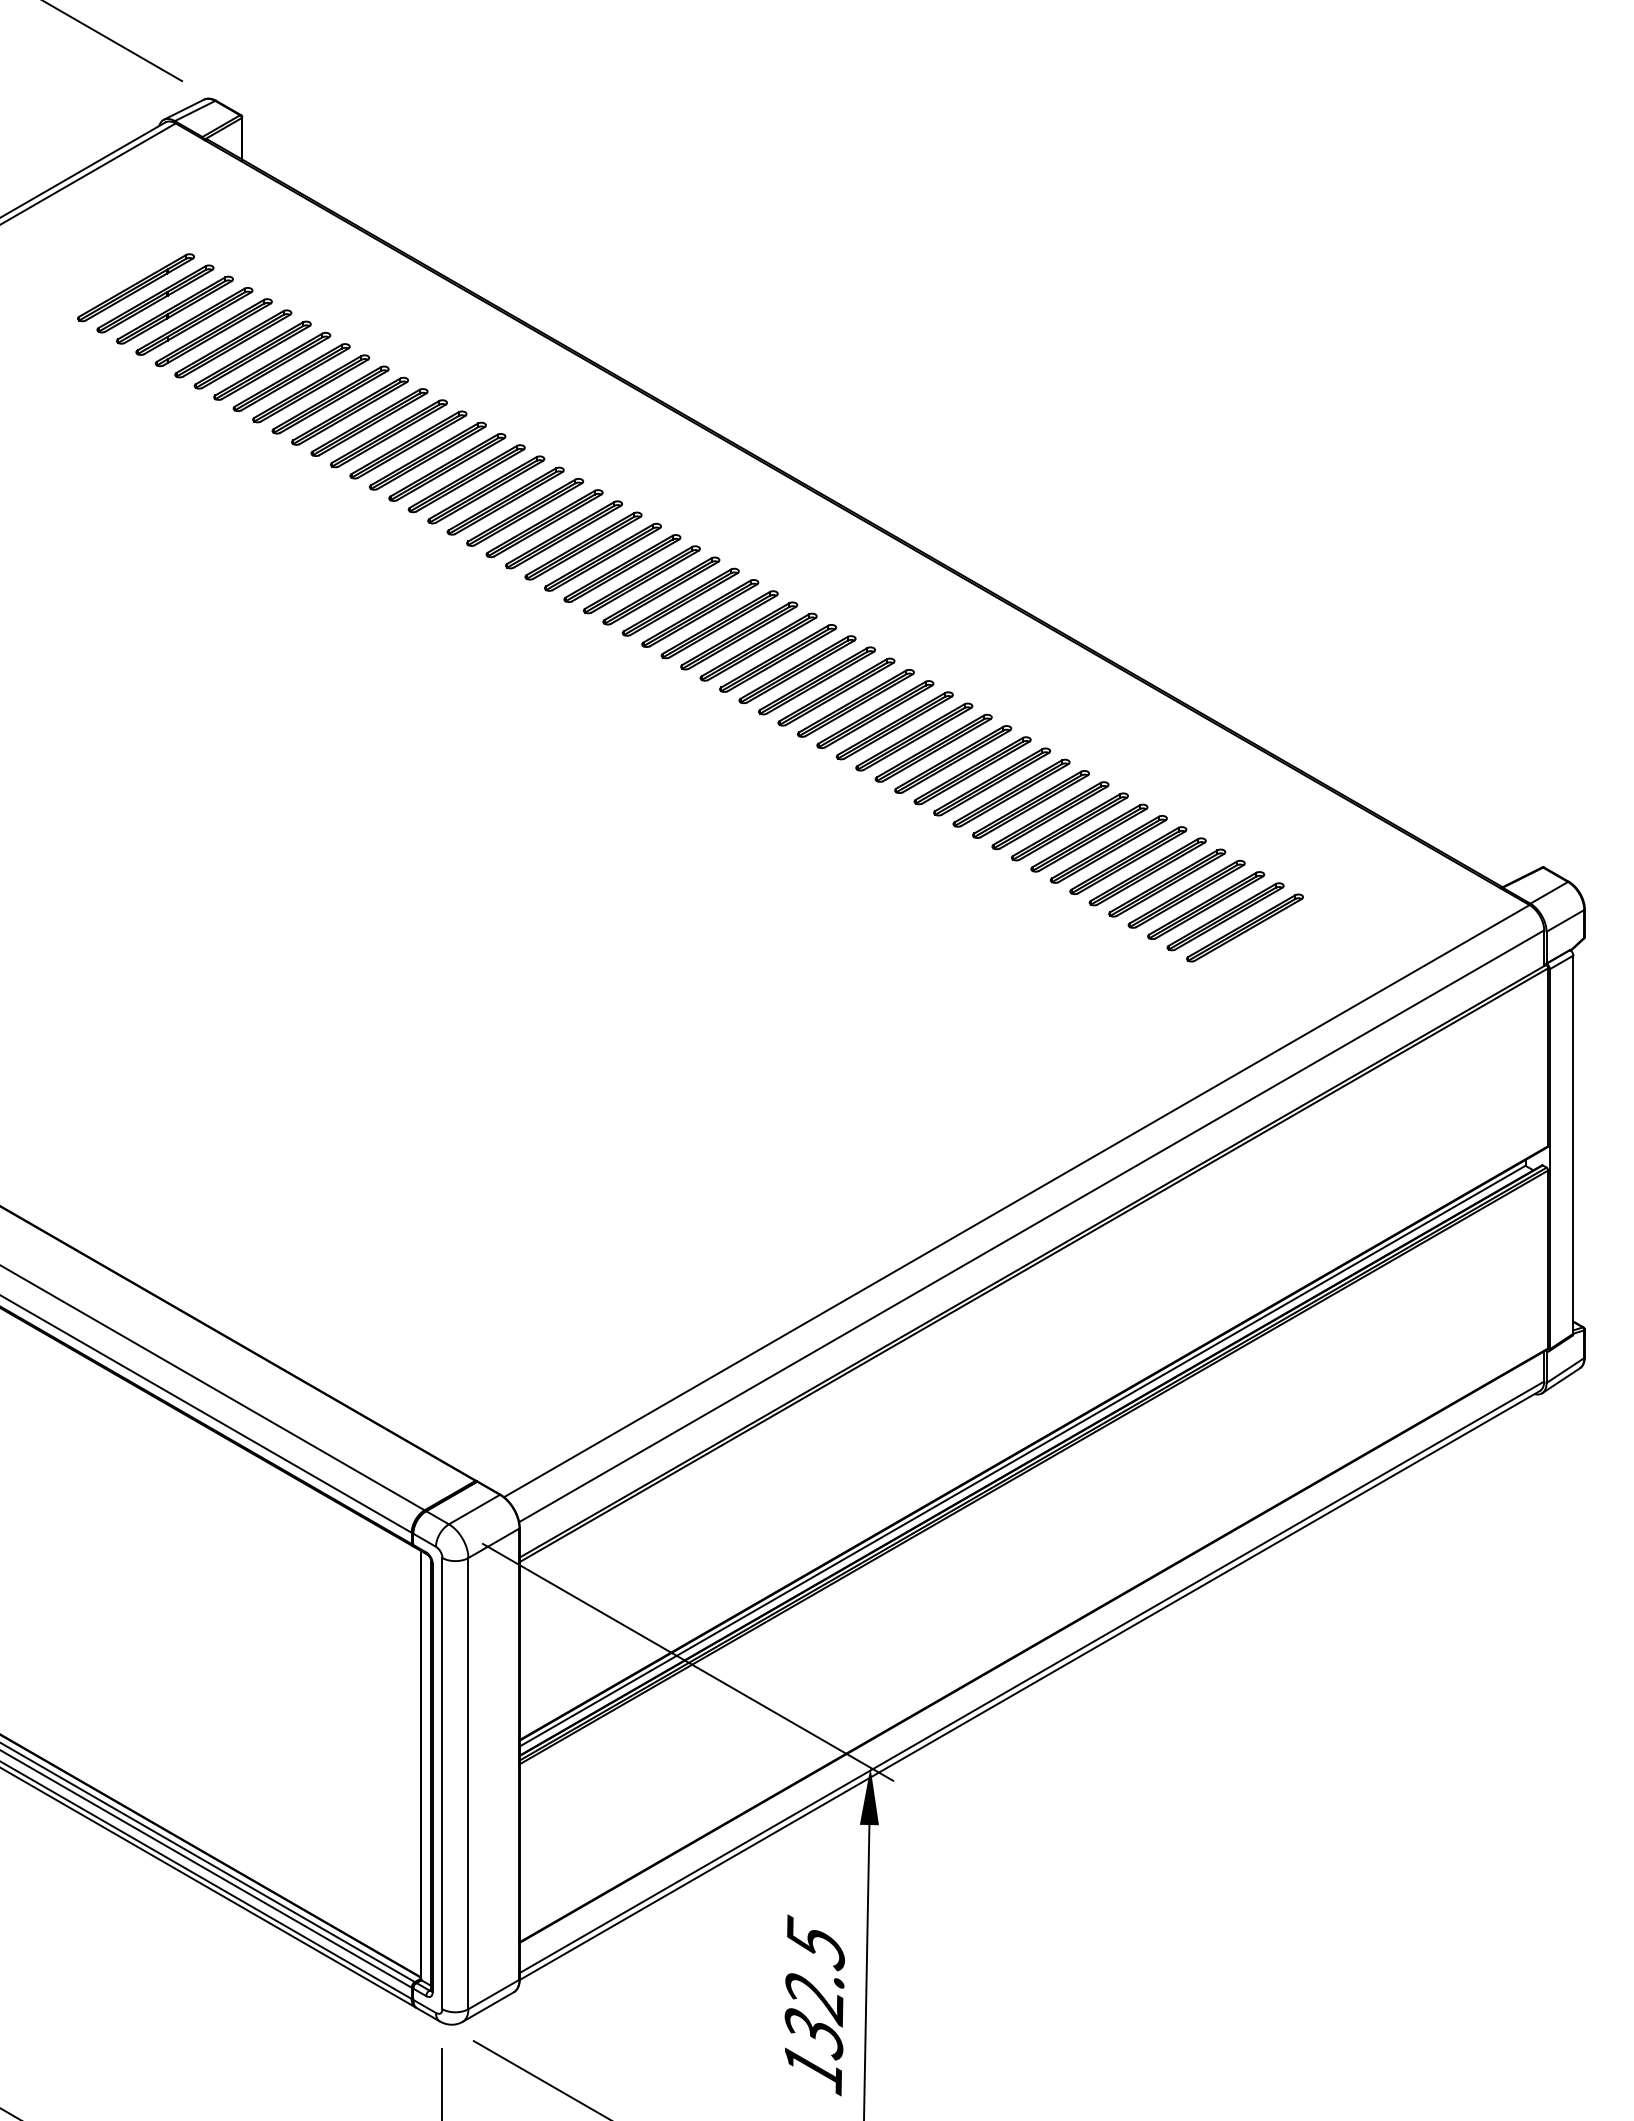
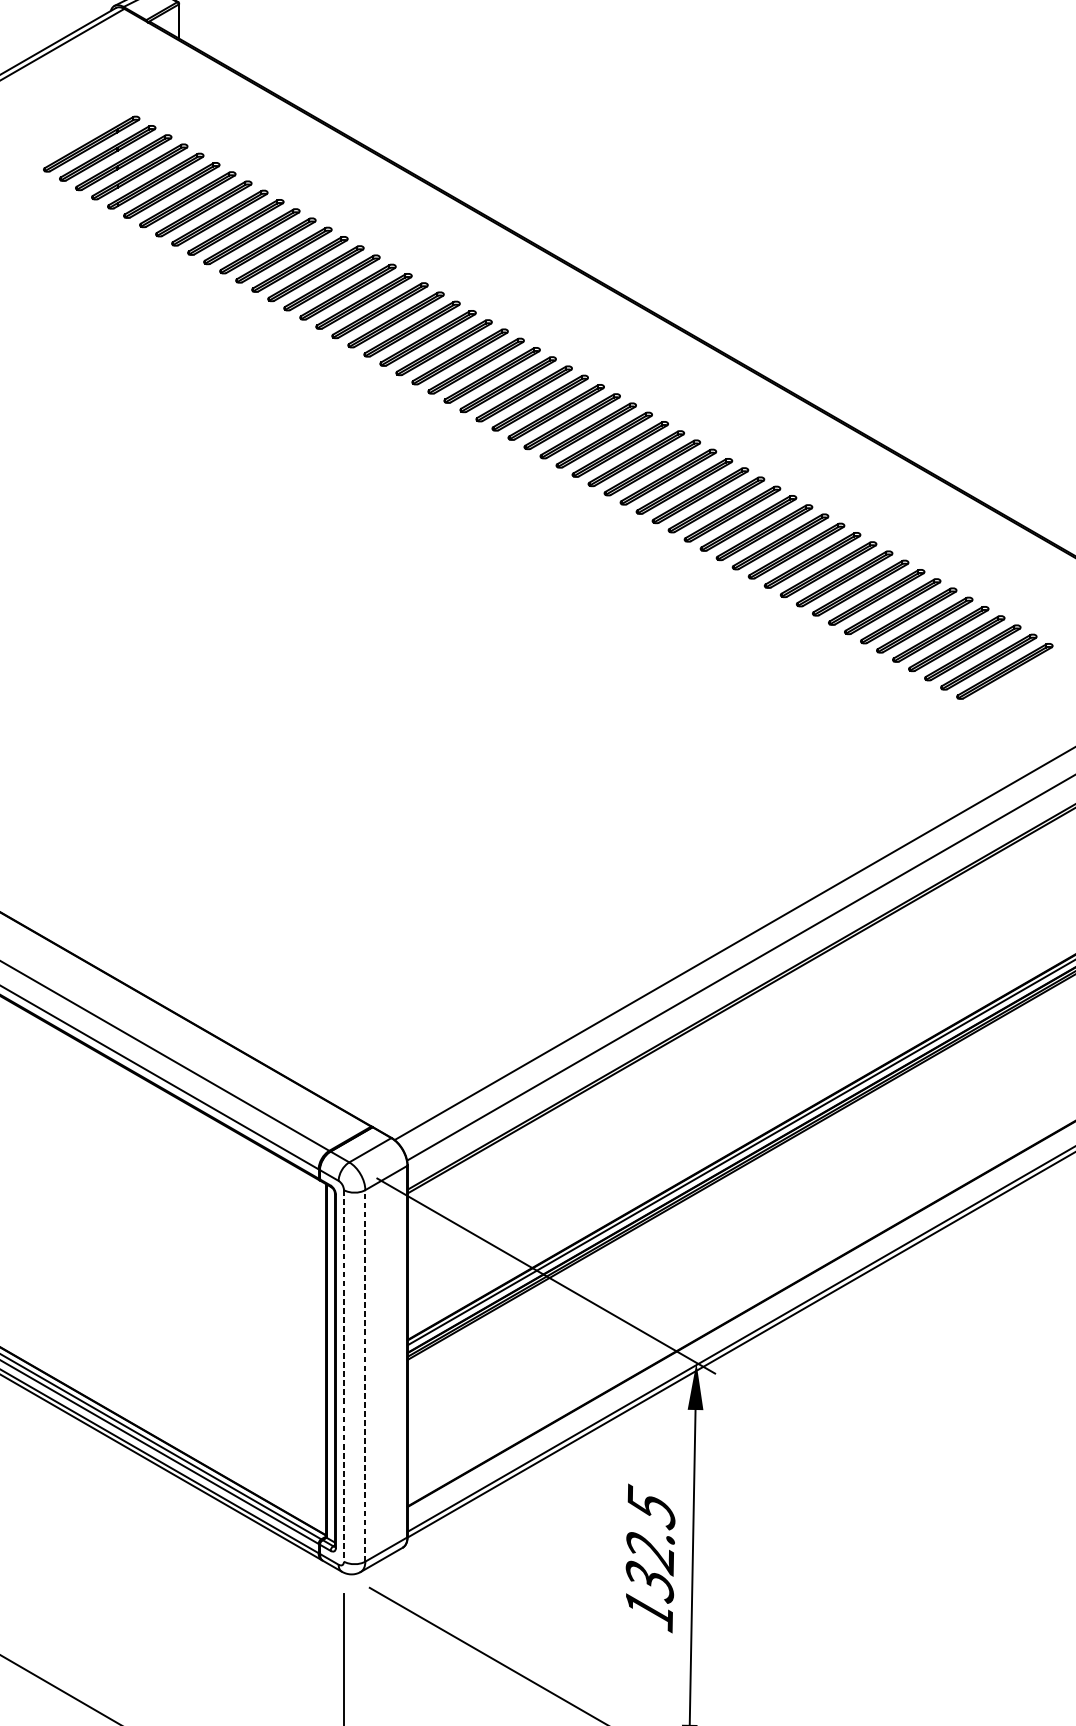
line: (442, 1783) -> (344, 1375), solid -> dashed
line: (468, 1783) -> (365, 1375), solid -> dashed

